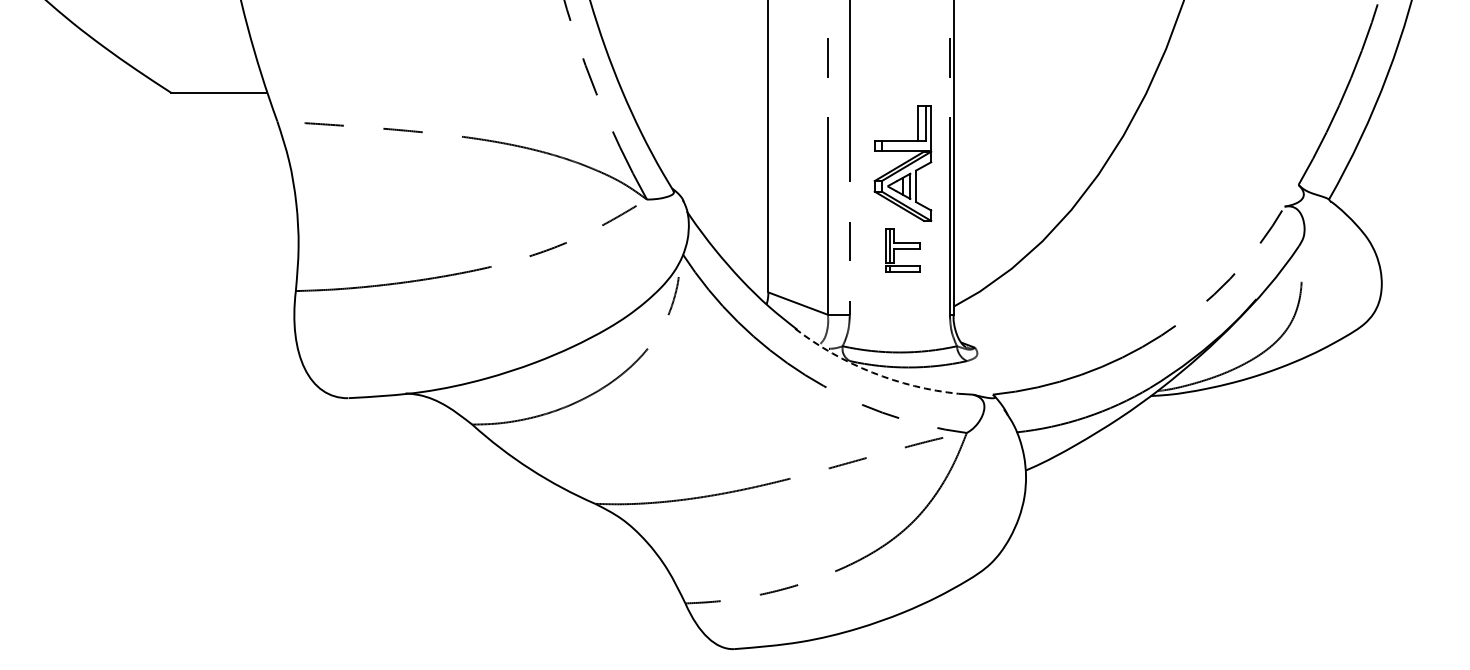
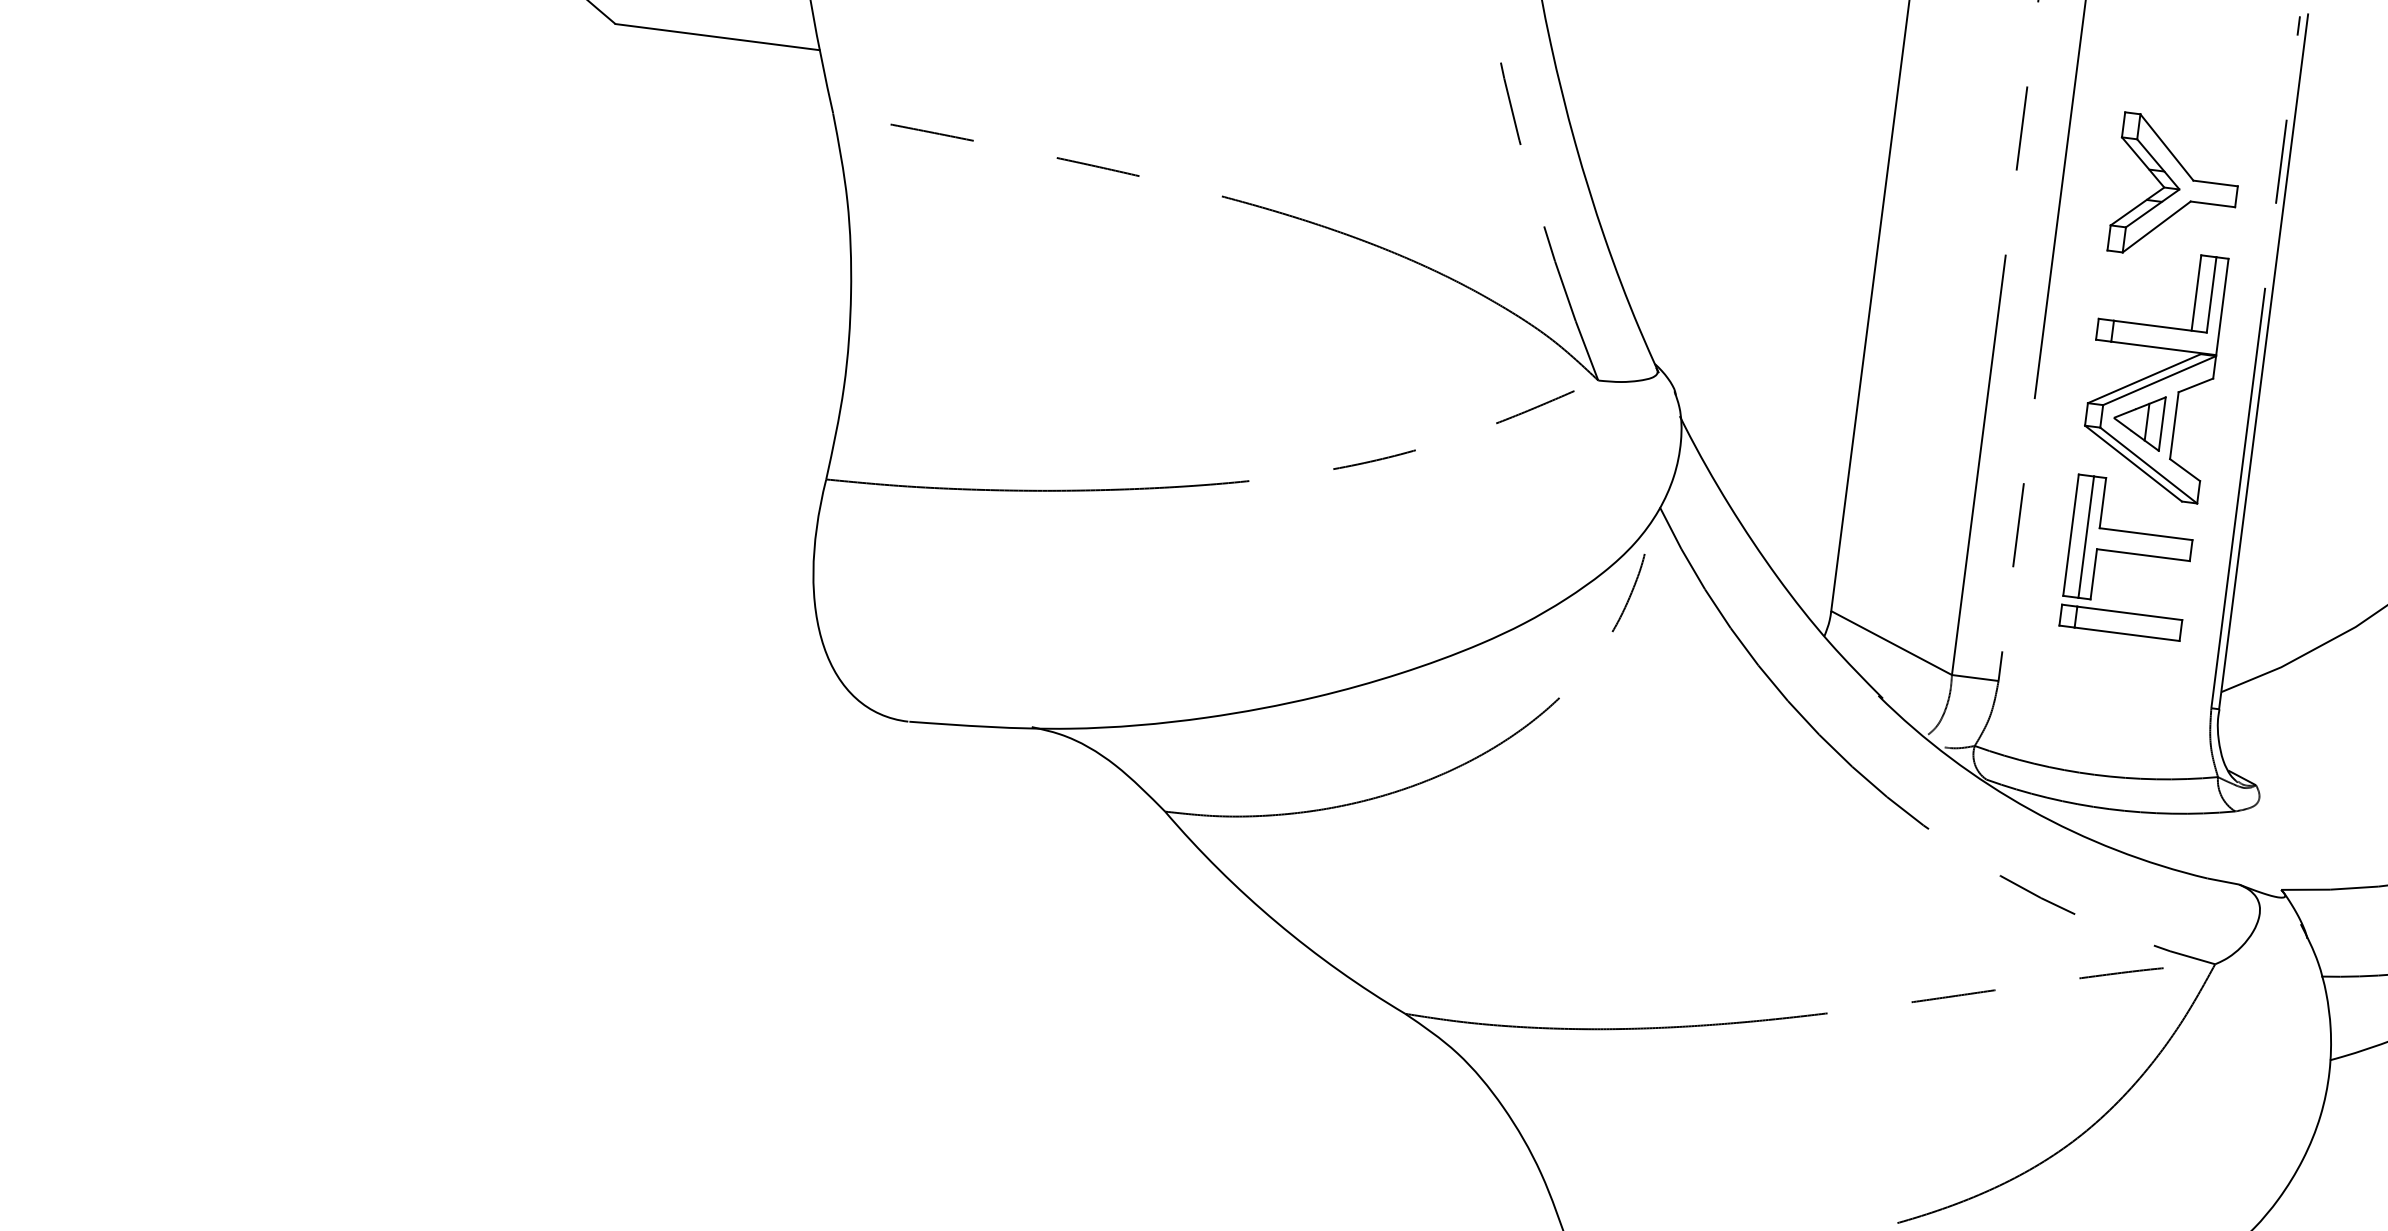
part: (902, 76) -> (2175, 188), added
part: (902, 250) -> (2128, 558), size x1.67
arc: (872, 372) -> (2031, 809), dashed -> solid

